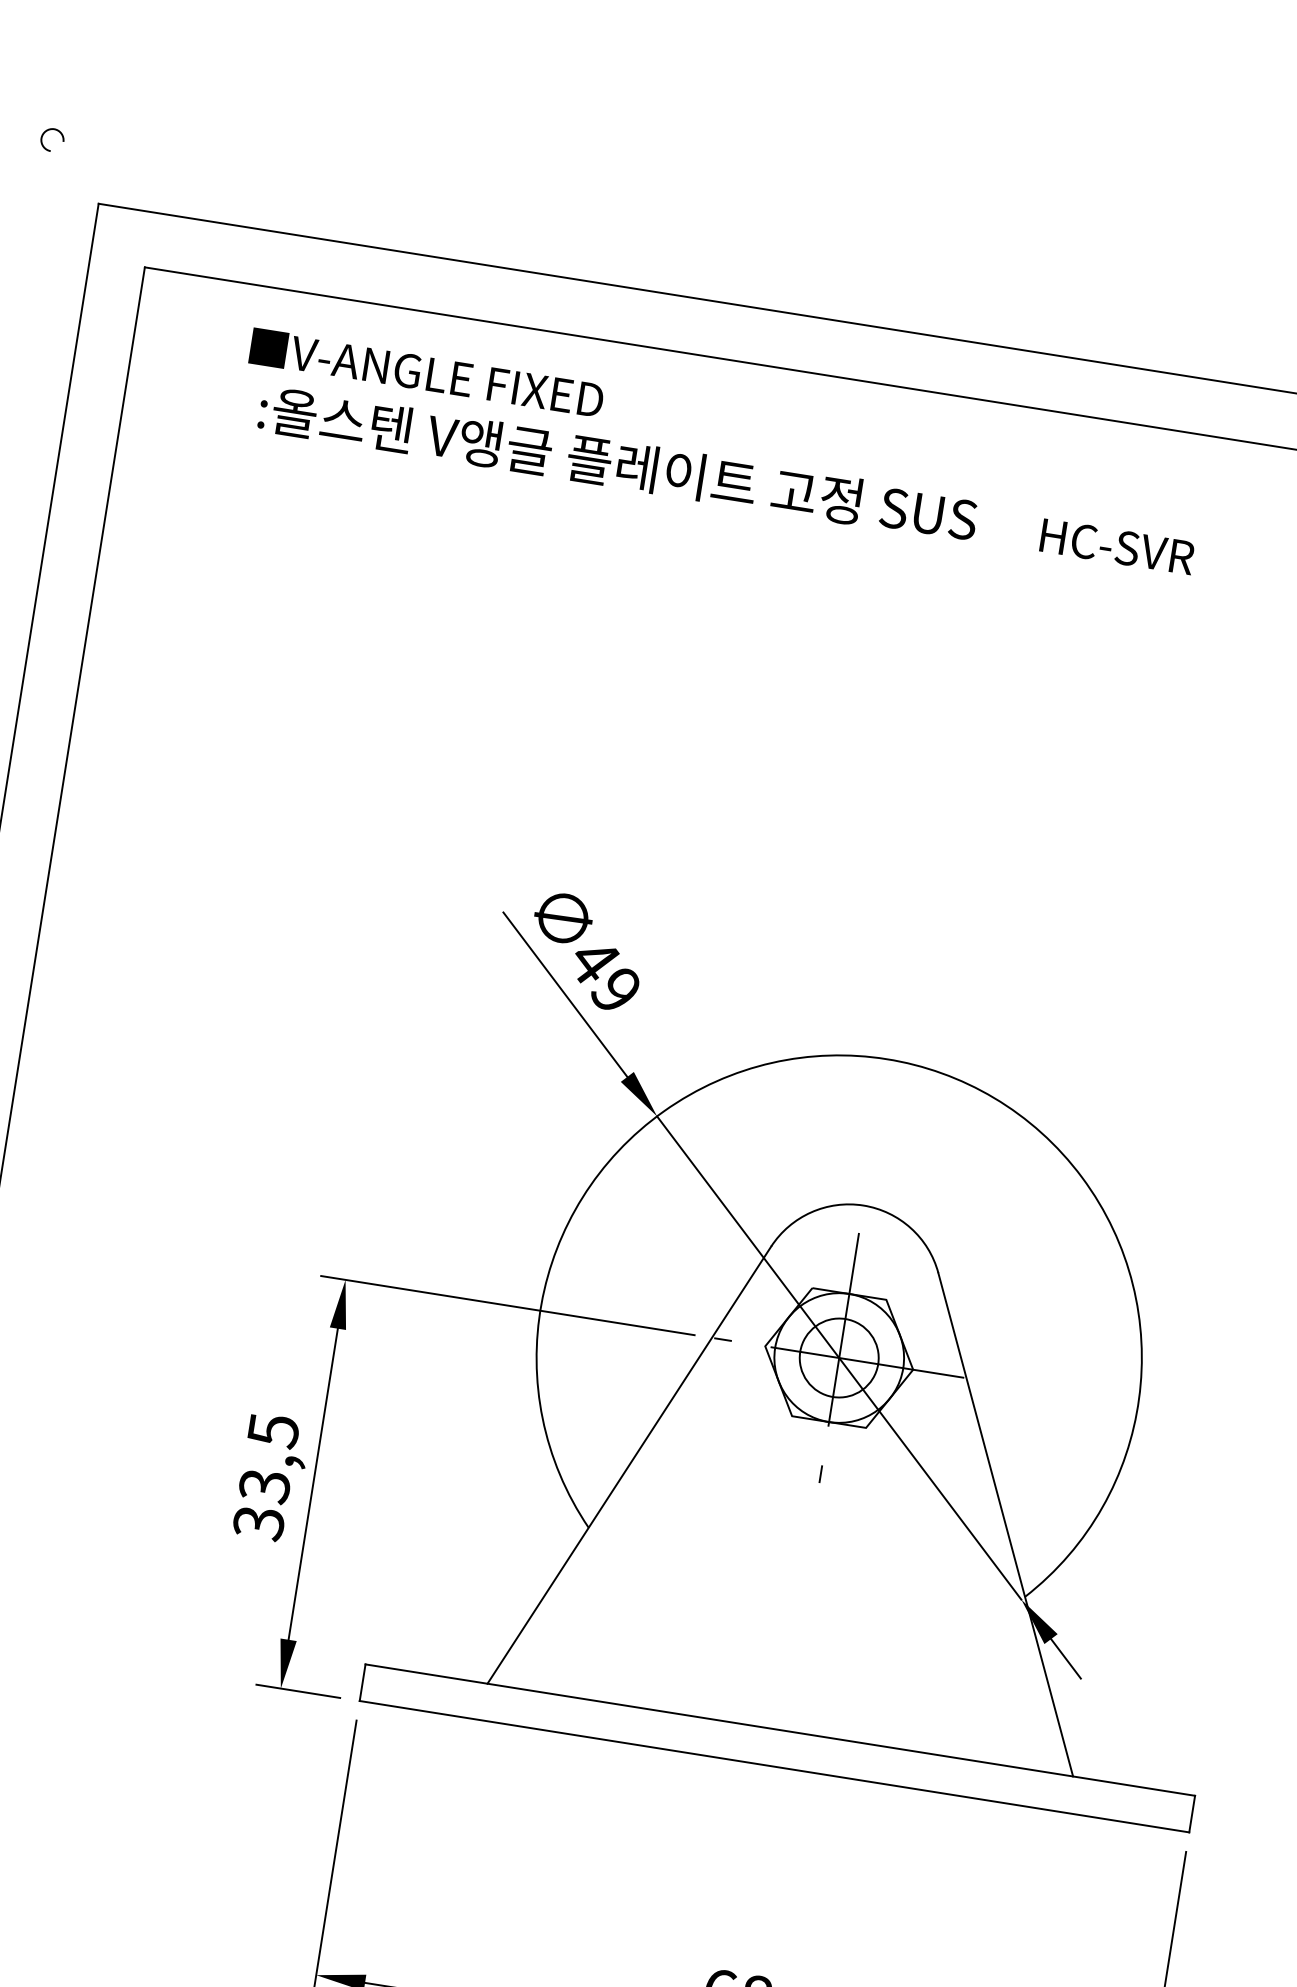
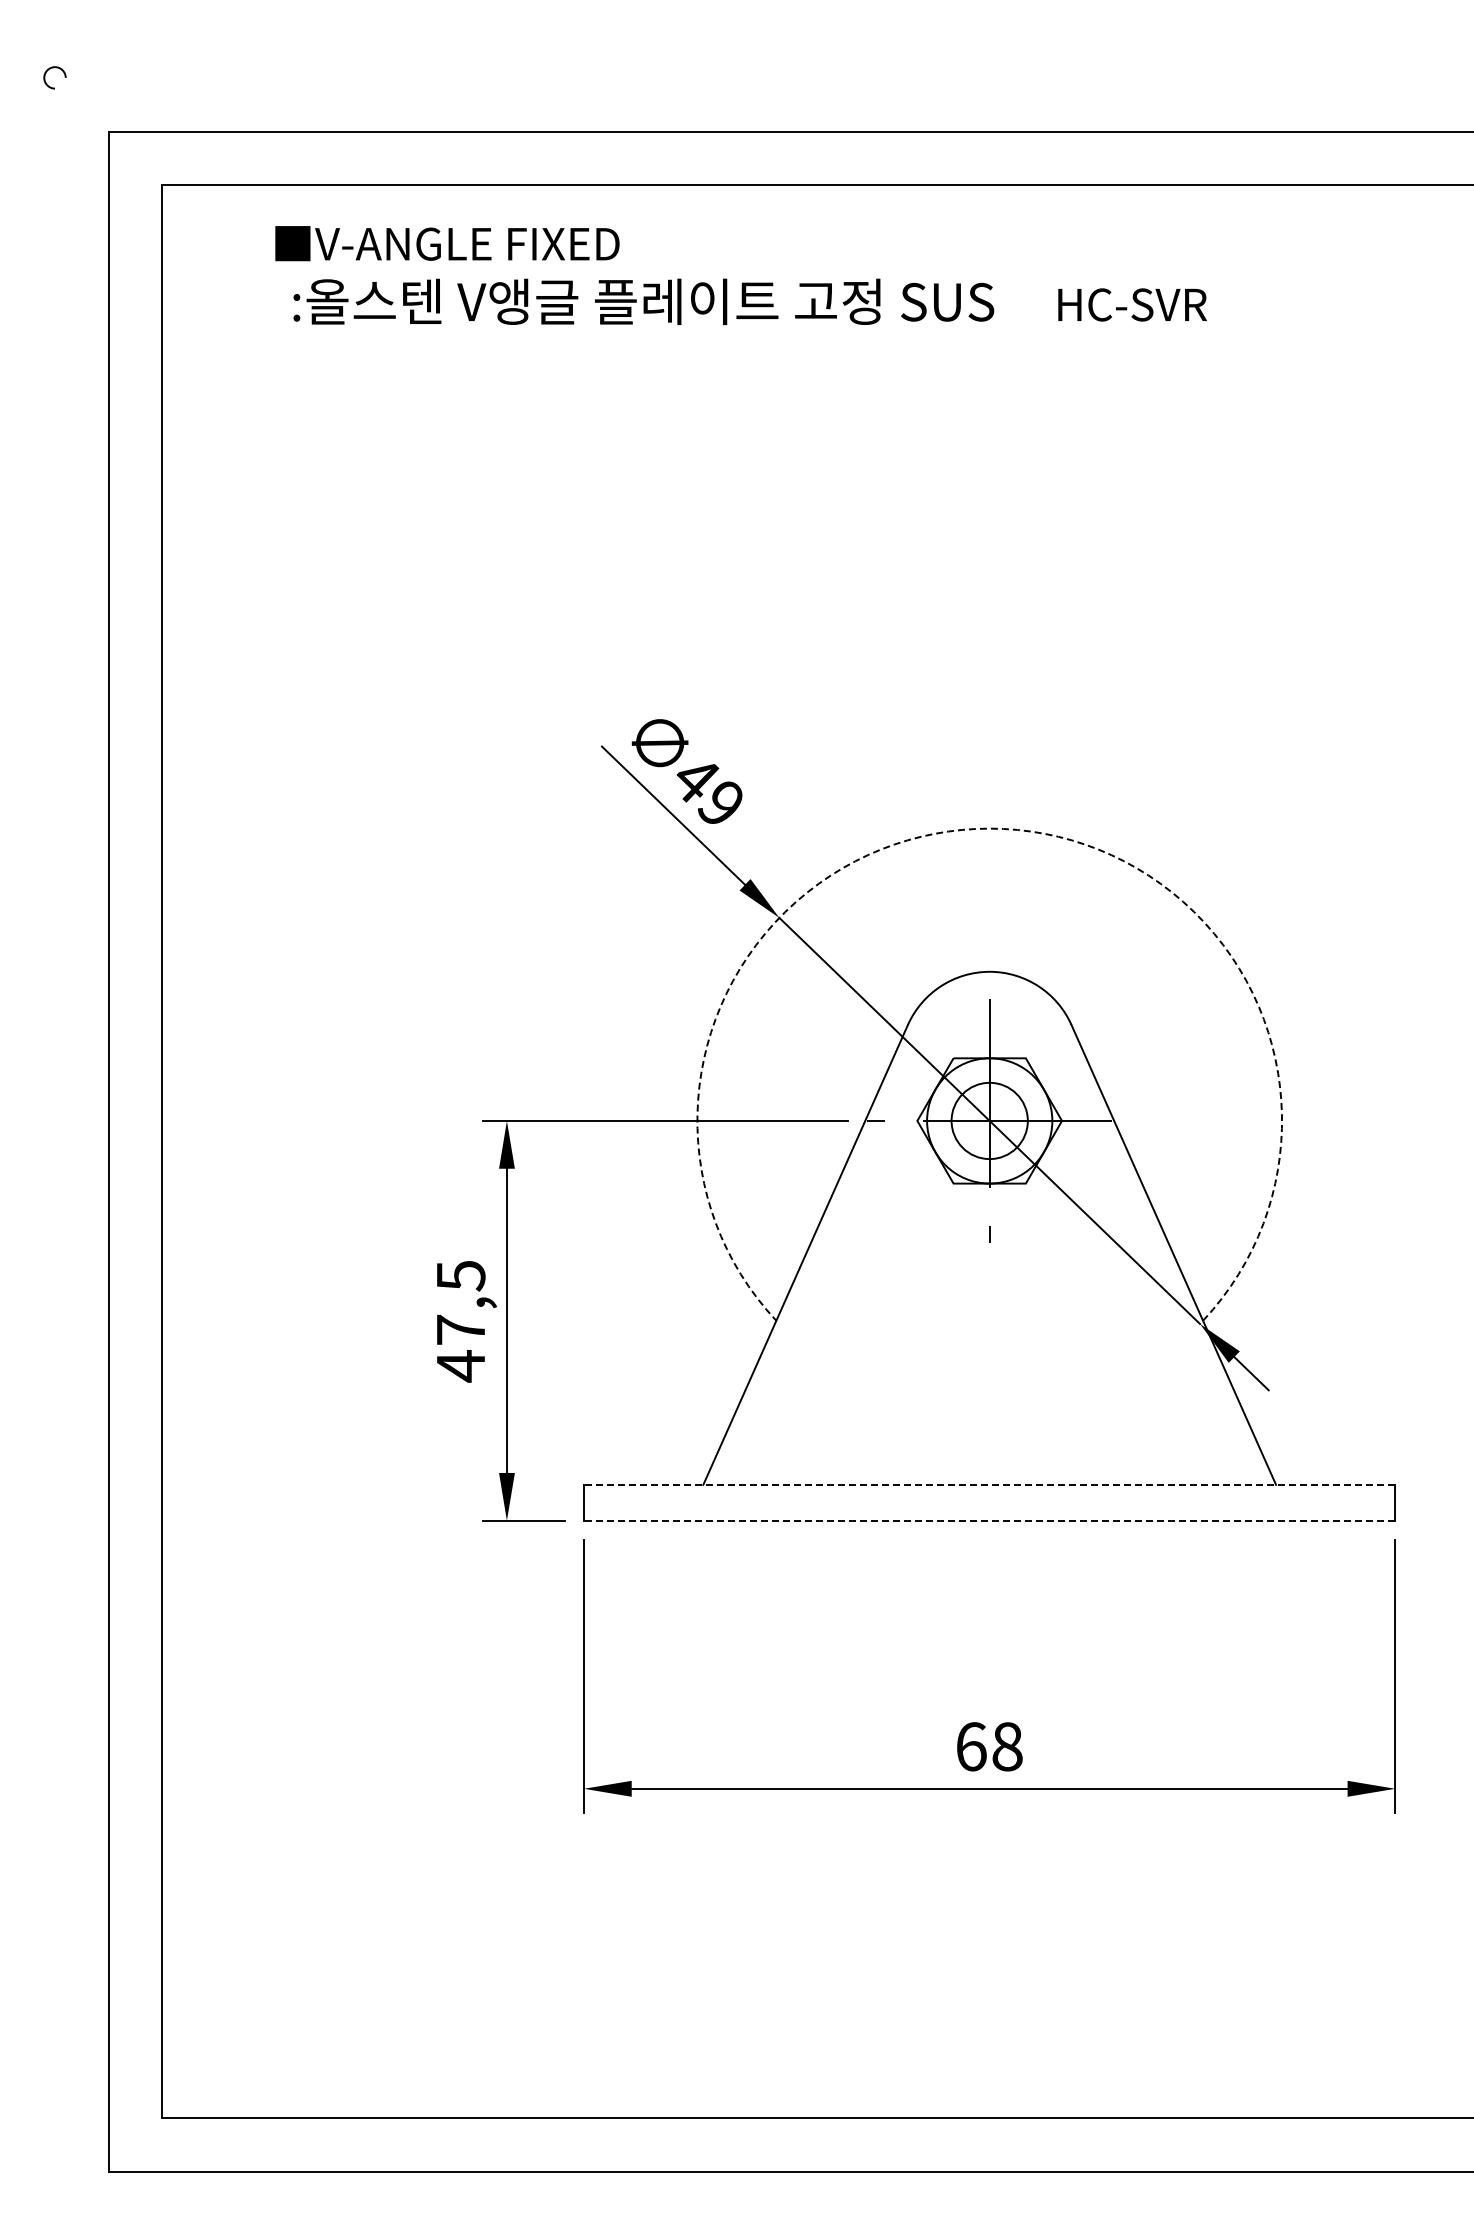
arc: (886, 1058) -> (989, 828), solid -> dashed
text: (261, 1504) -> (460, 1348), 33,5 -> 47,5
line: (780, 1729) -> (989, 1484), solid -> dashed
line: (774, 1766) -> (989, 1520), solid -> dashed

